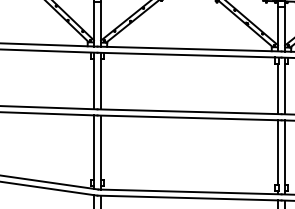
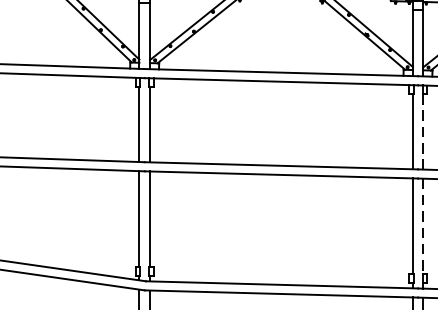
line: (285, 89) -> (423, 132), solid -> dashed
line: (285, 152) -> (423, 226), solid -> dashed

